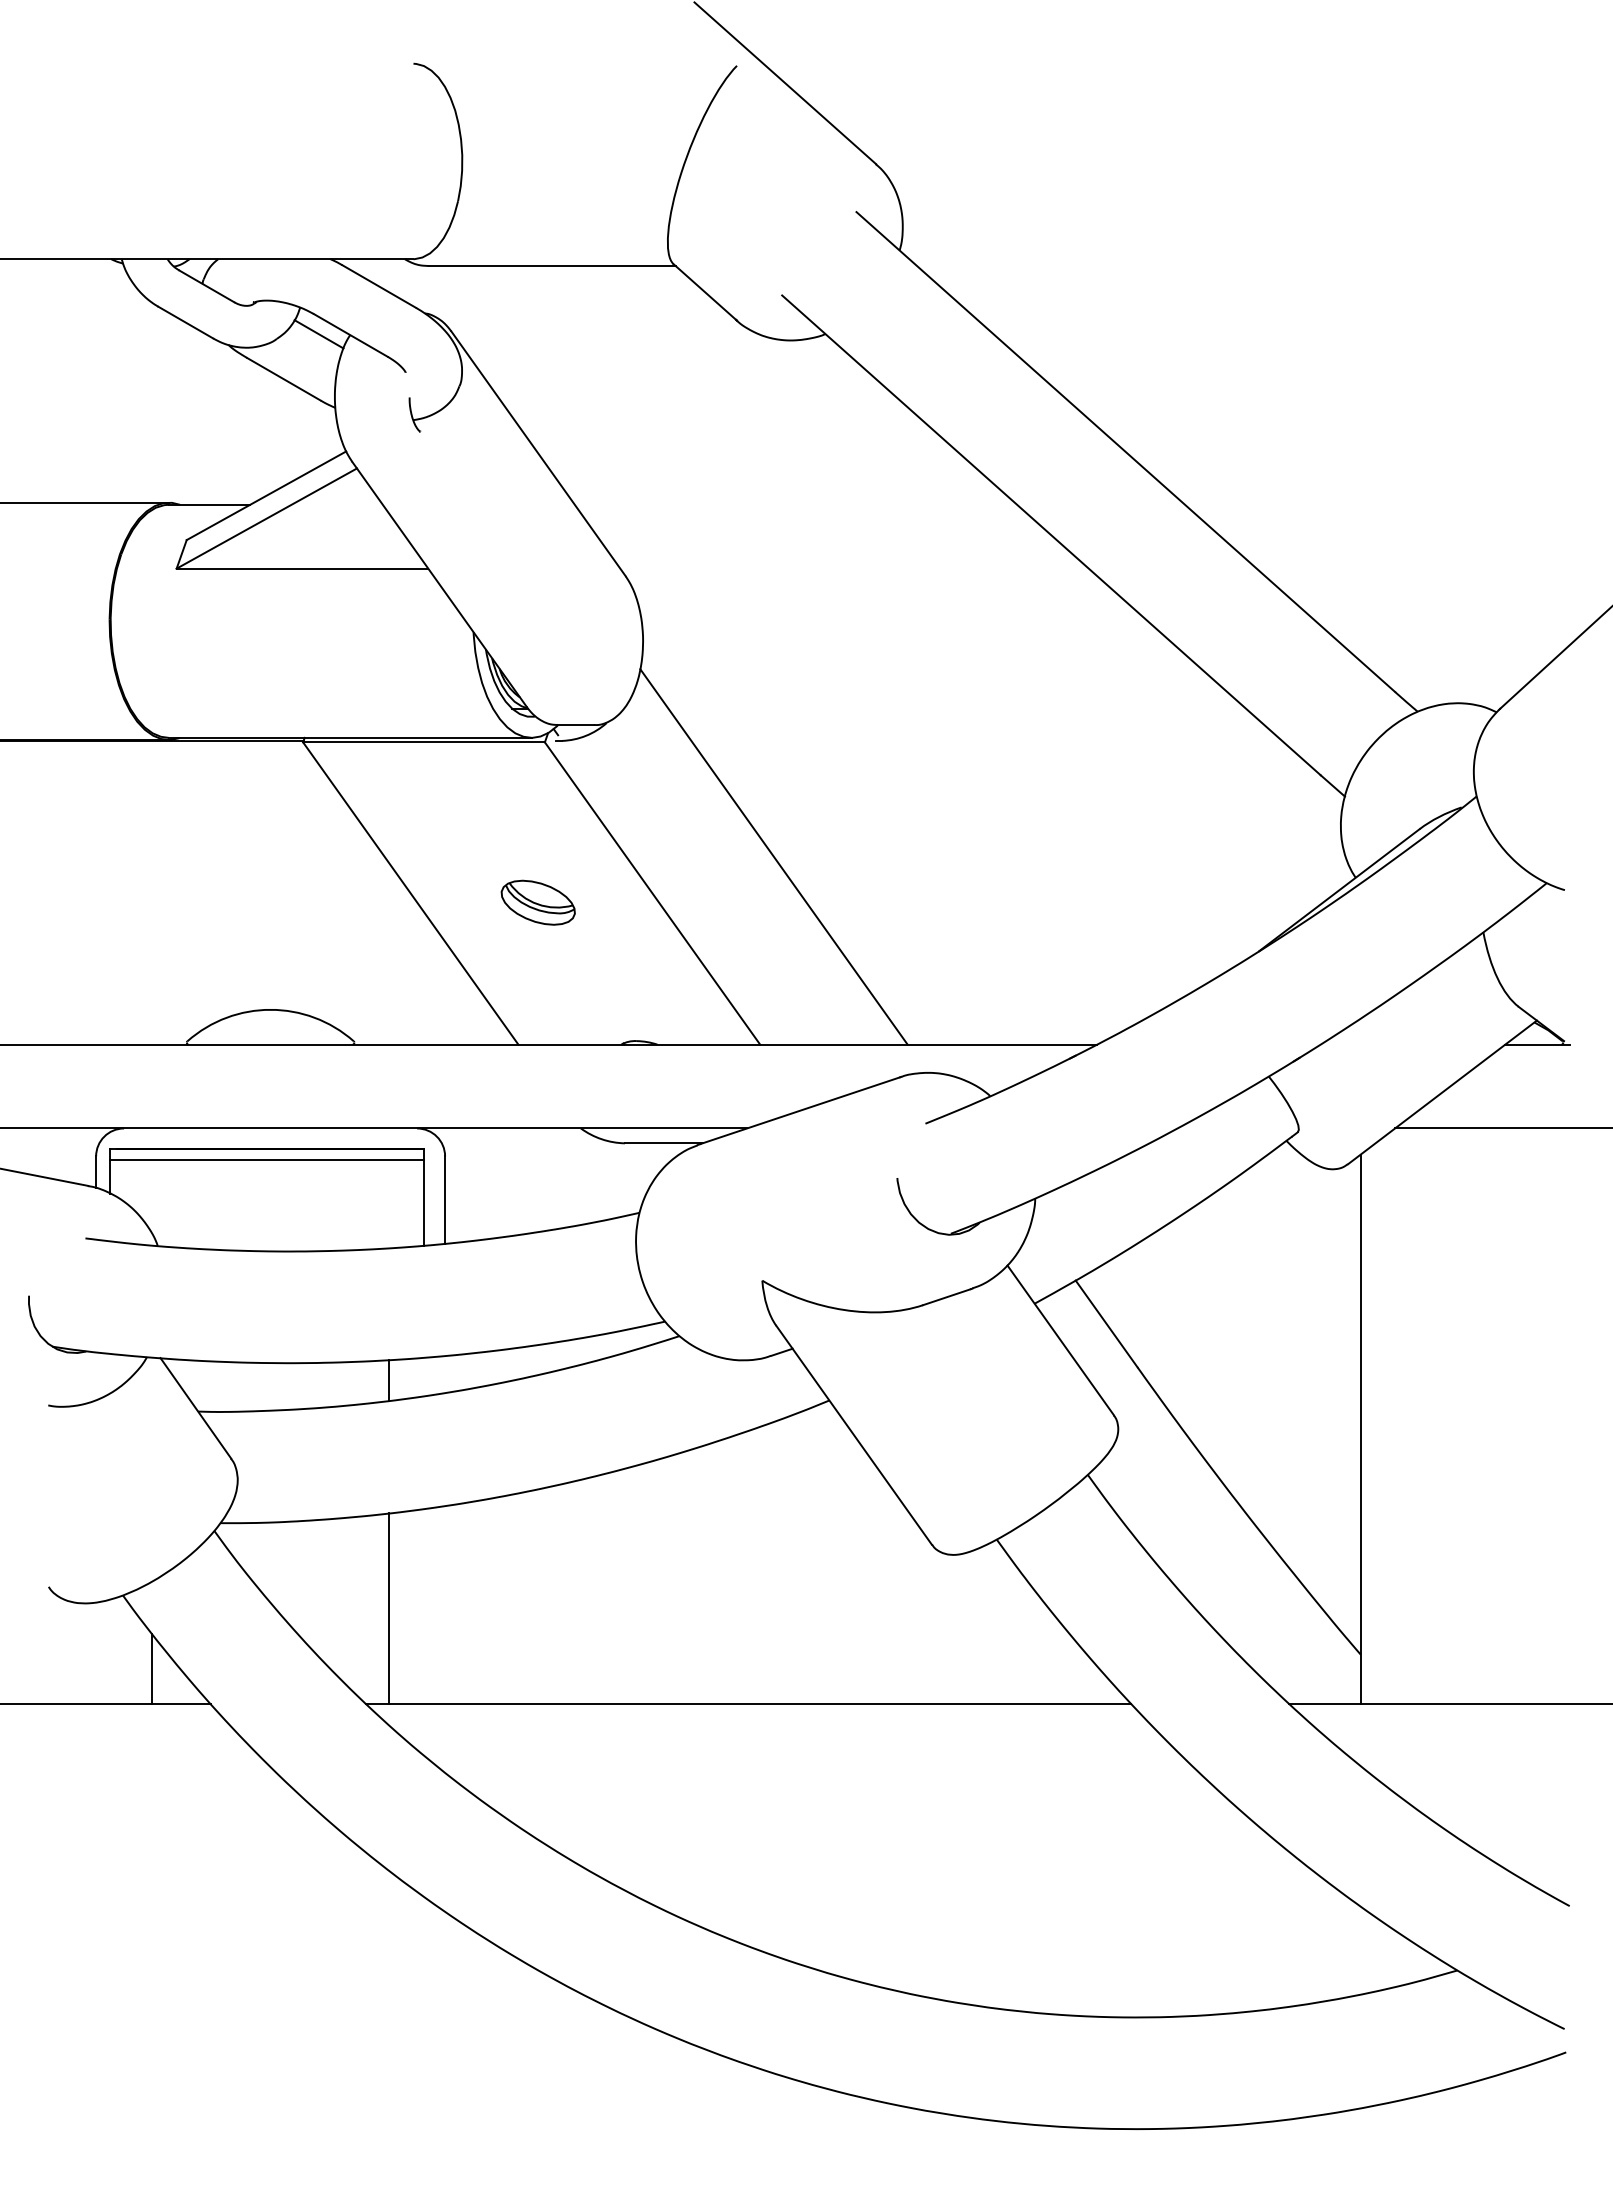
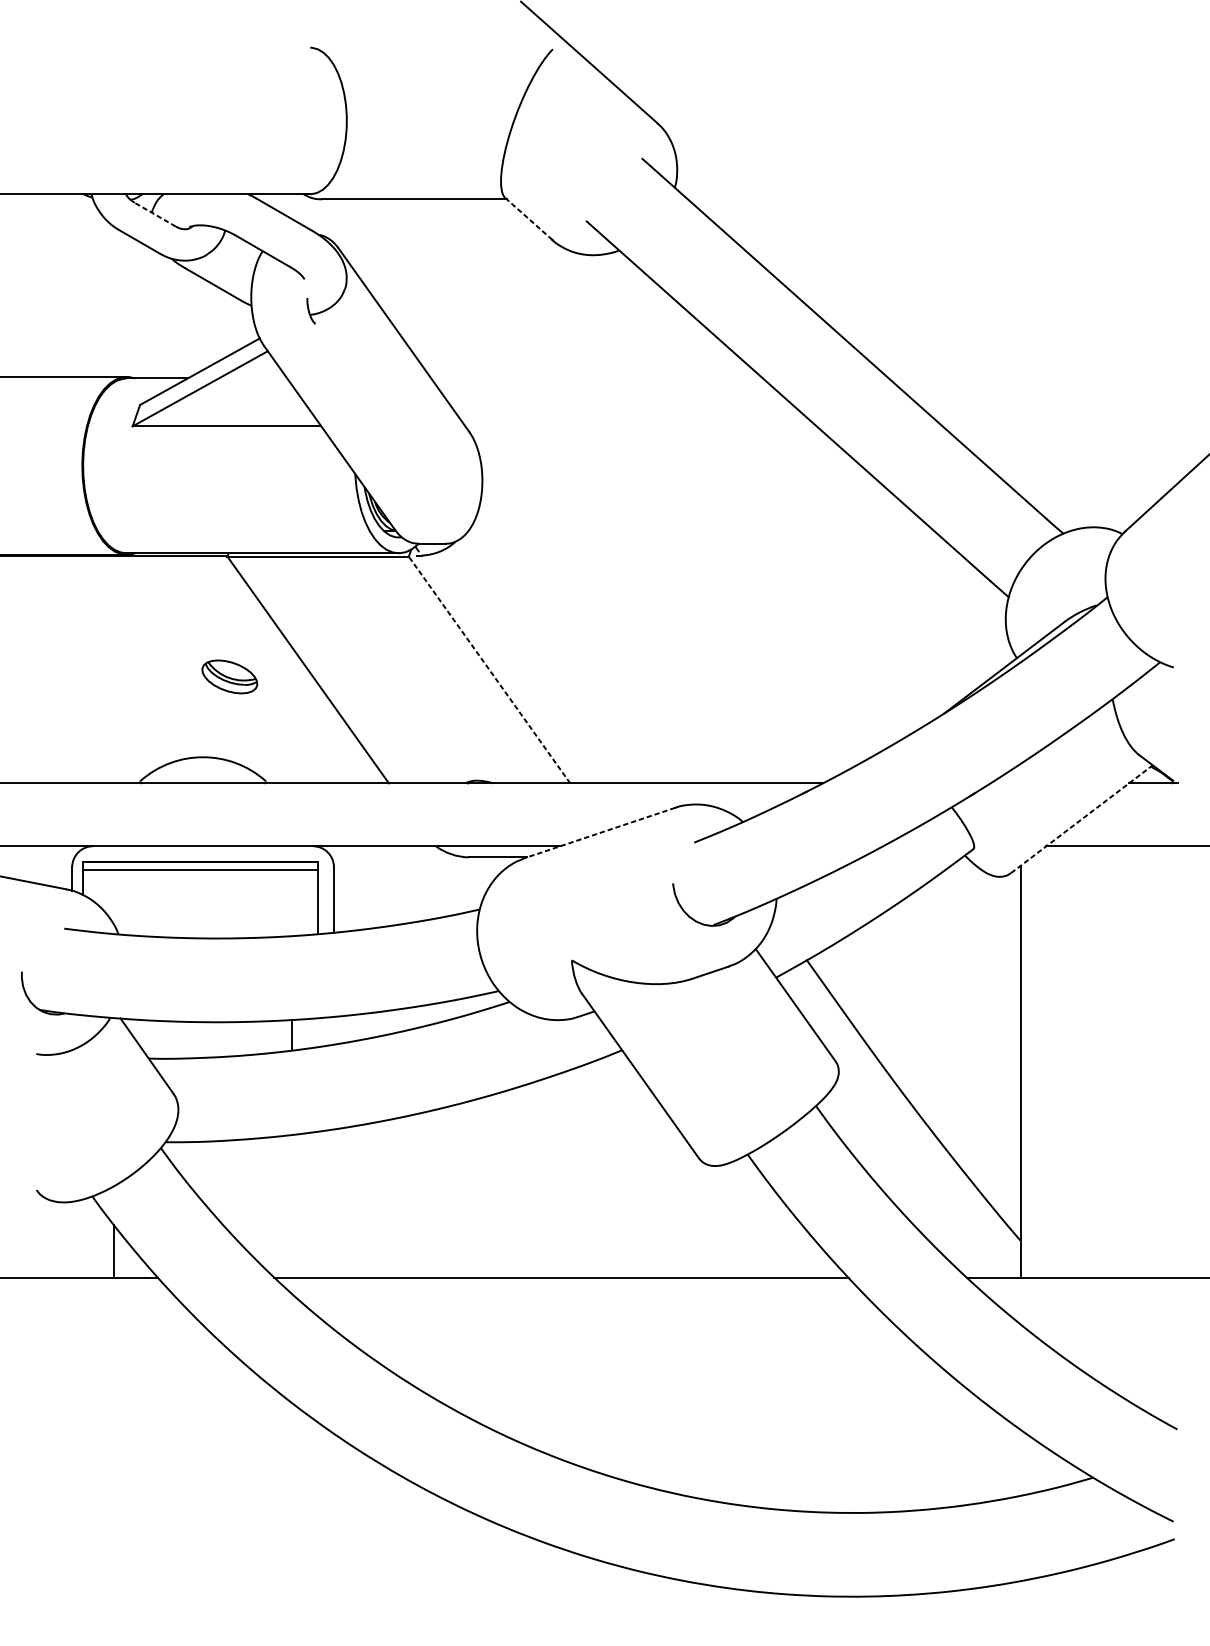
line: (206, 286) -> (155, 214), solid -> dashed
line: (705, 292) -> (529, 219), solid -> dashed
line: (318, 334) -> (239, 250), removed
line: (773, 856) -> (580, 642), removed
line: (652, 893) -> (489, 670), solid -> dashed
part: (537, 902) -> (229, 676), moved
line: (1442, 1092) -> (1082, 819), solid -> dashed
line: (799, 1110) -> (599, 832), solid -> dashed
line: (389, 1608) -> (292, 1206), removed

